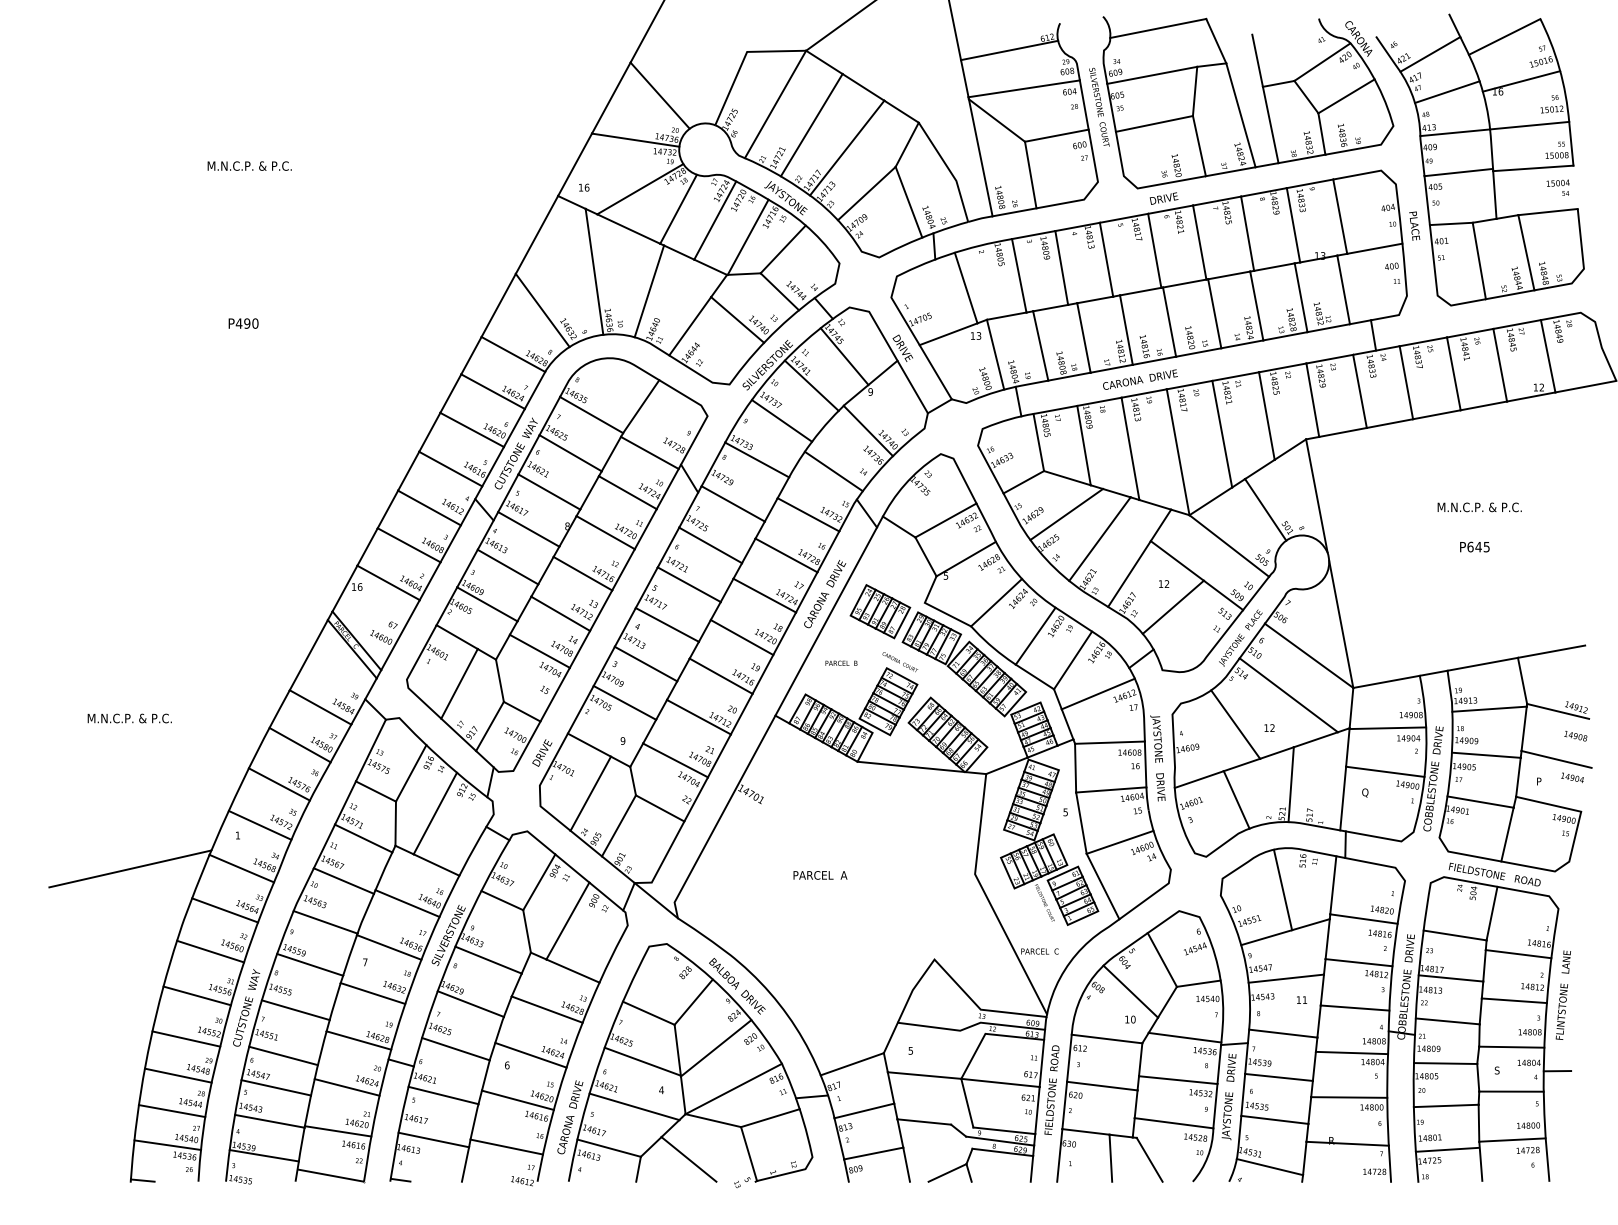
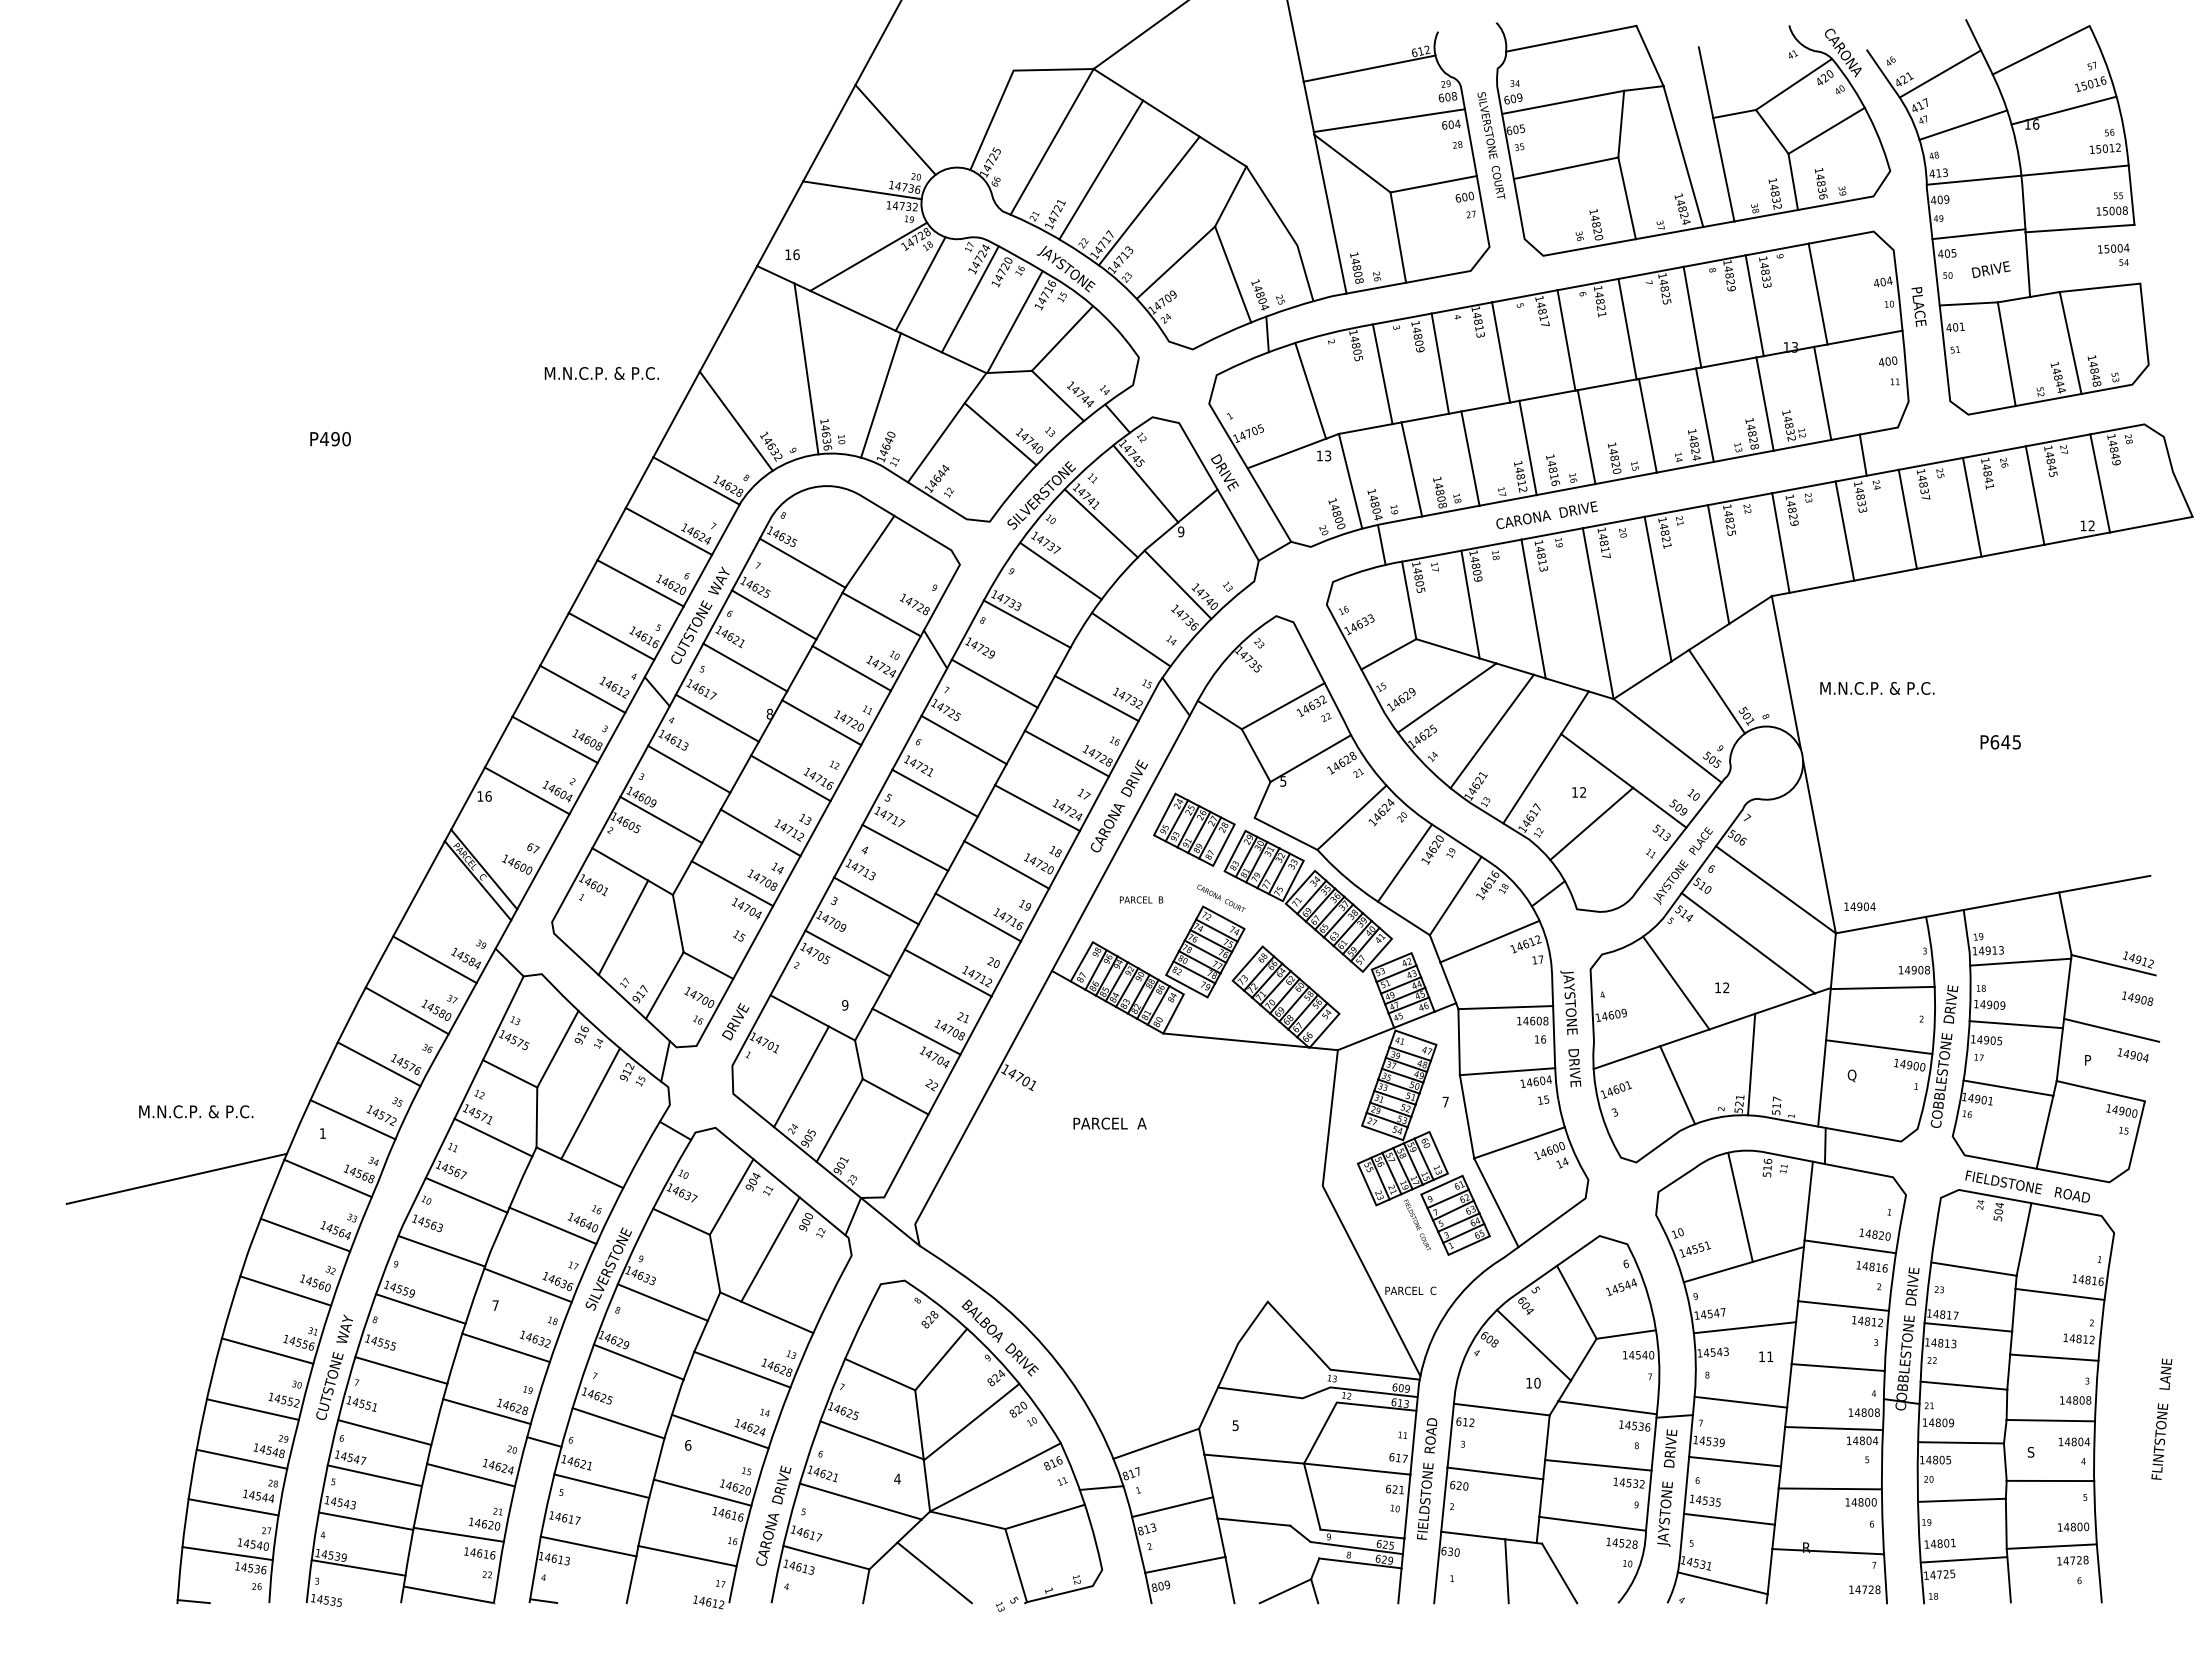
text: (249, 166) -> (601, 373), moved
text: (1163, 198) -> (1990, 269), moved
text: (1479, 507) -> (1877, 688), moved
text: (130, 718) -> (196, 1111), moved
text: (1408, 738) -> (1859, 906), moved
text: (1065, 811) -> (1445, 1101), 5 -> 7
text: (820, 875) -> (1109, 1123), moved
text: (1563, 994) -> (2161, 1418), moved
line: (1557, 1070) -> (2112, 1452), removed

